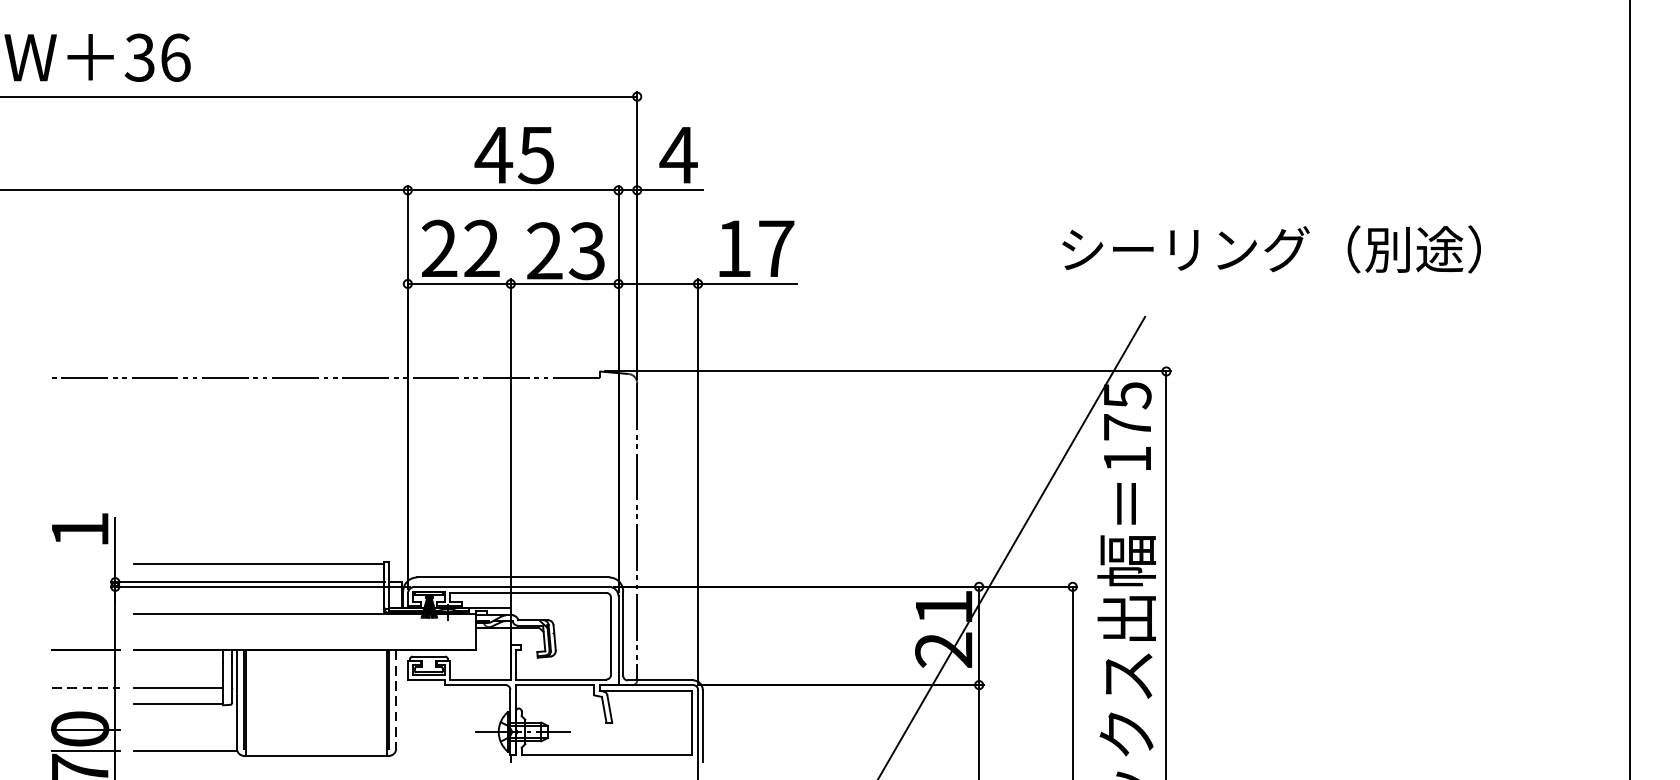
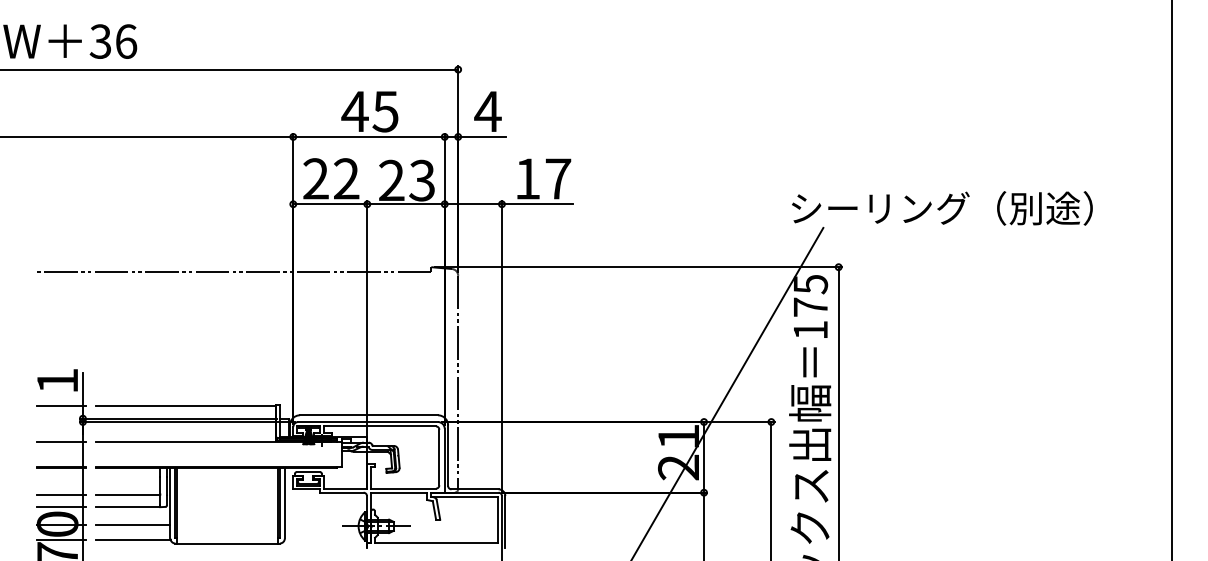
text: (1271, 249) -> (942, 208), moved
line: (85, 563) -> (61, 405), added
line: (85, 613) -> (61, 441), added
line: (86, 687) -> (62, 494), dashed -> solid
line: (395, 700) -> (284, 503), dashed -> solid
line: (85, 704) -> (61, 506), added
line: (185, 730) -> (133, 525), added

